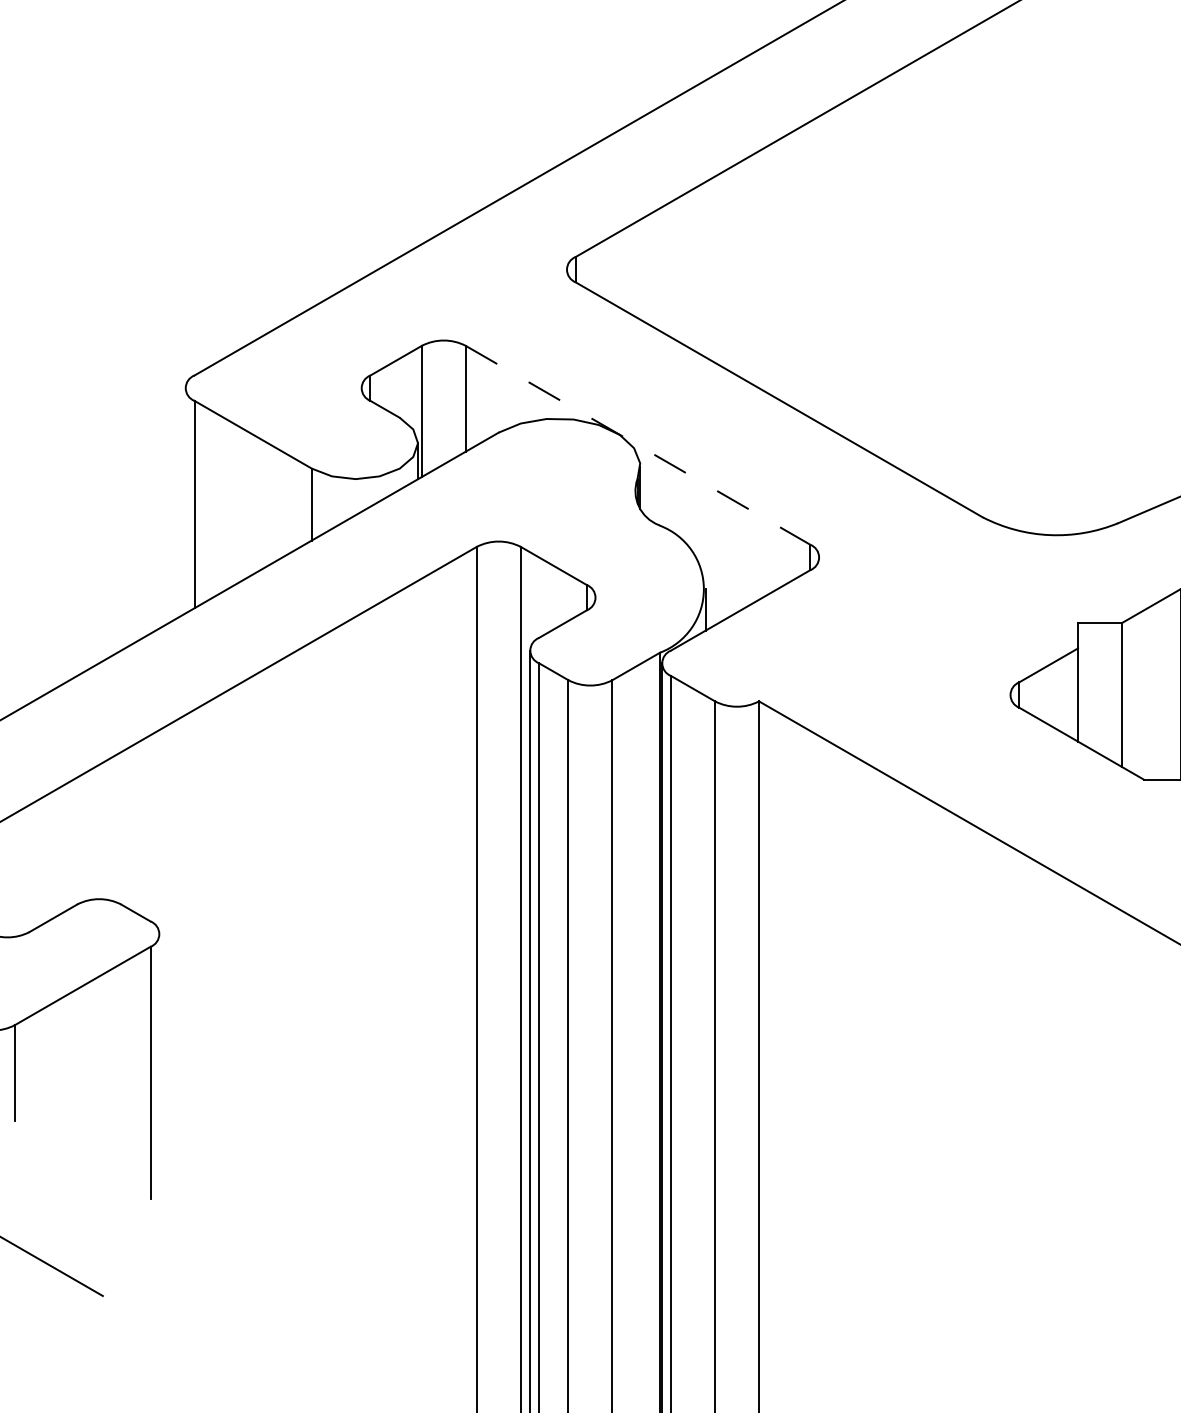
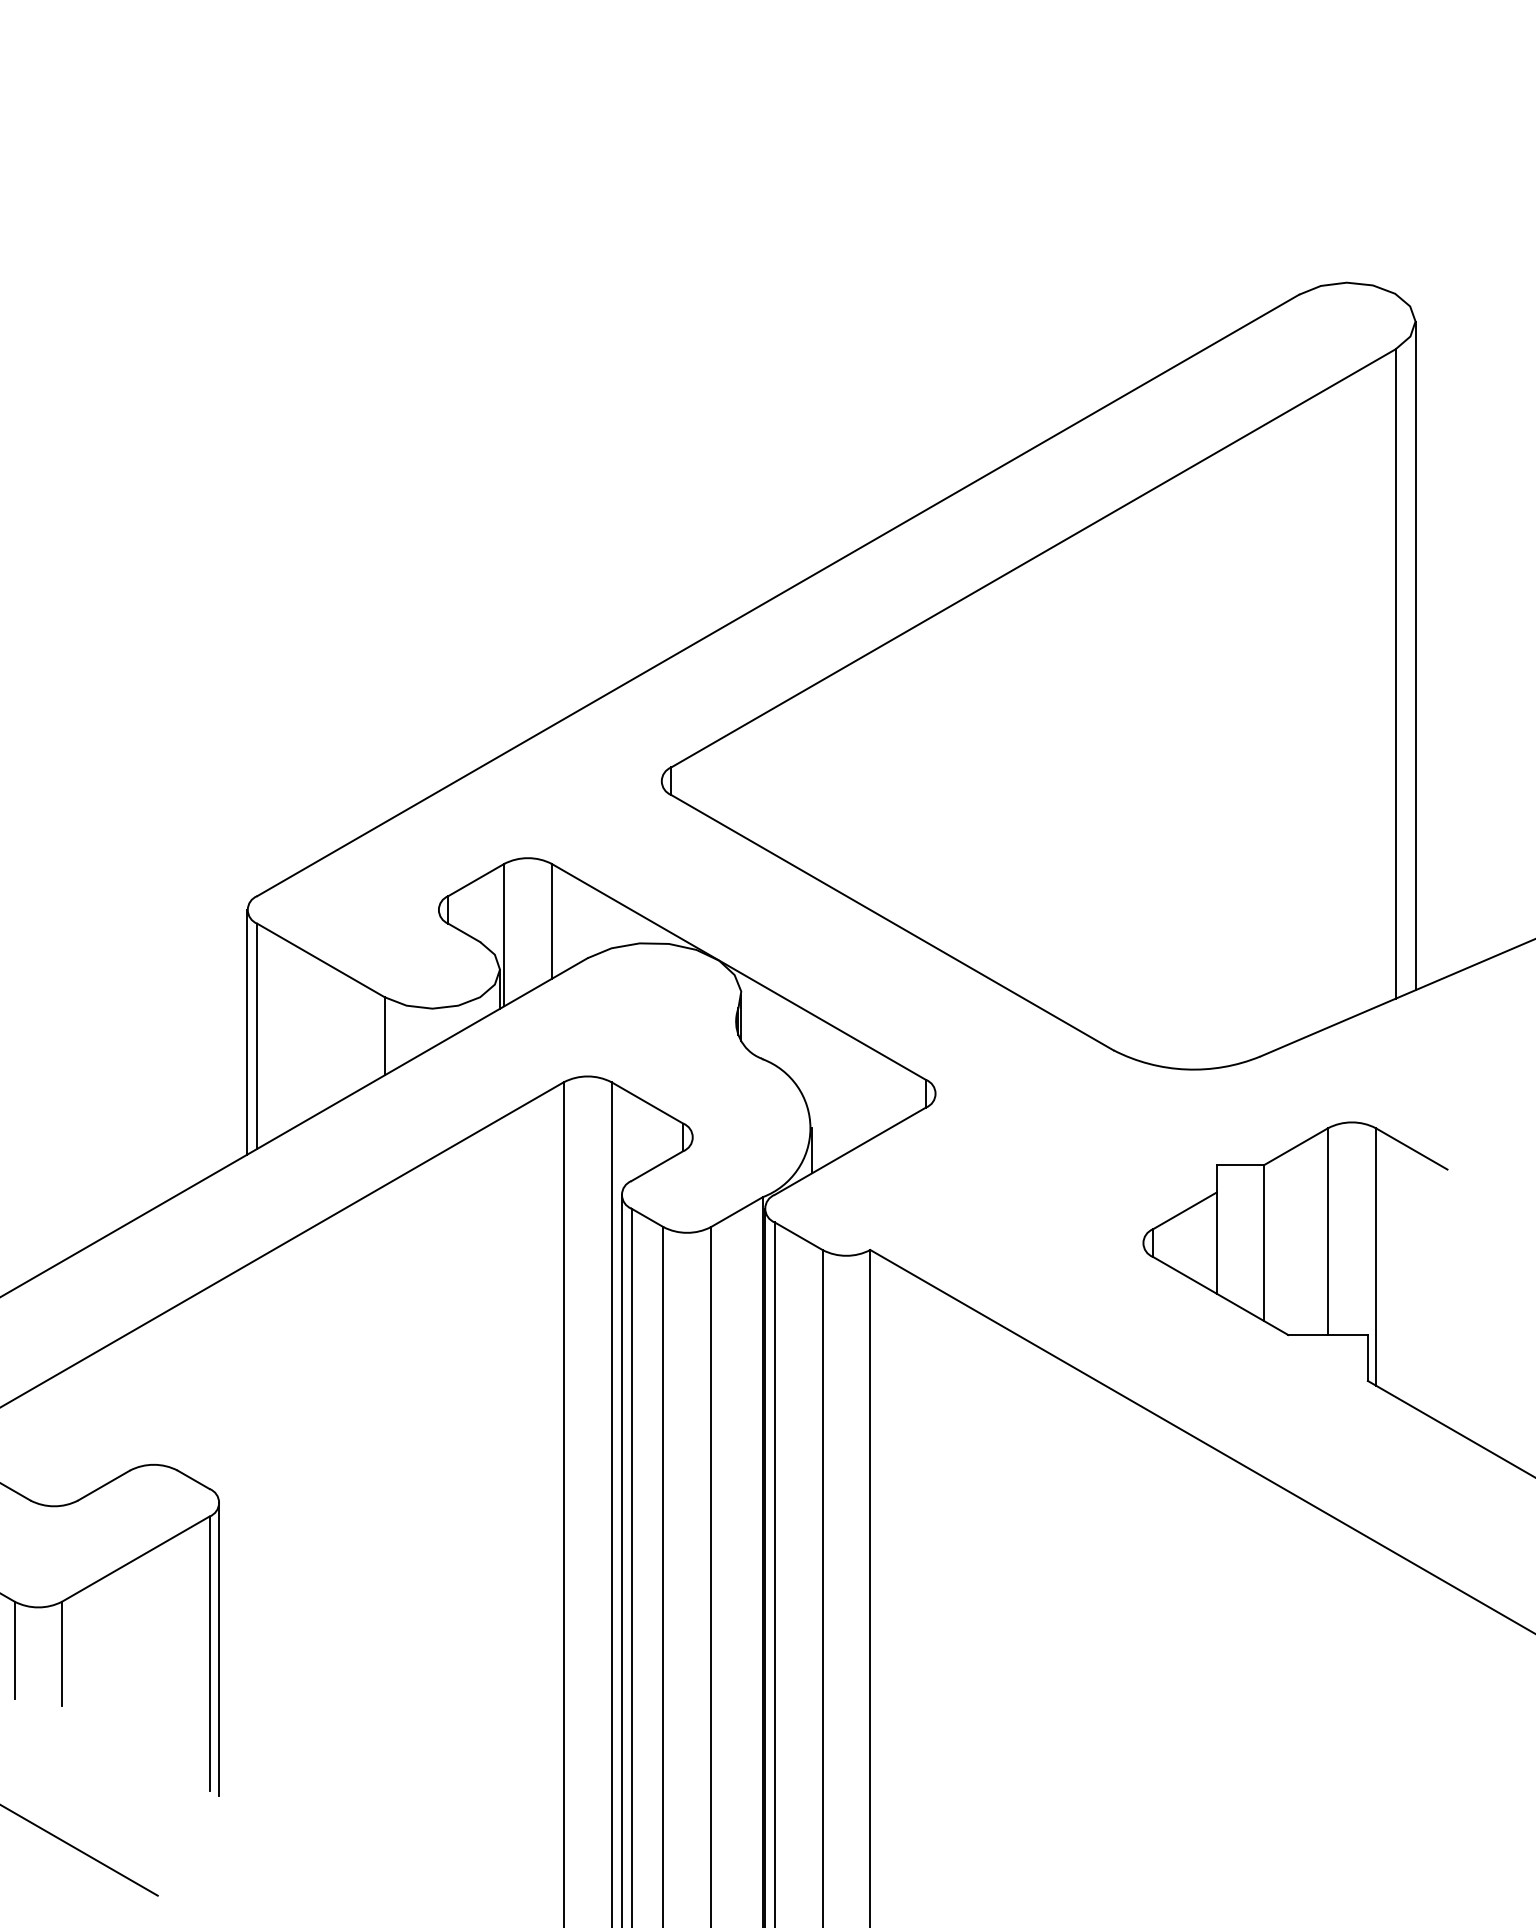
line: (638, 445) -> (739, 972), dashed -> solid
line: (185, 500) -> (247, 1031), added
line: (159, 1069) -> (219, 1649), added

